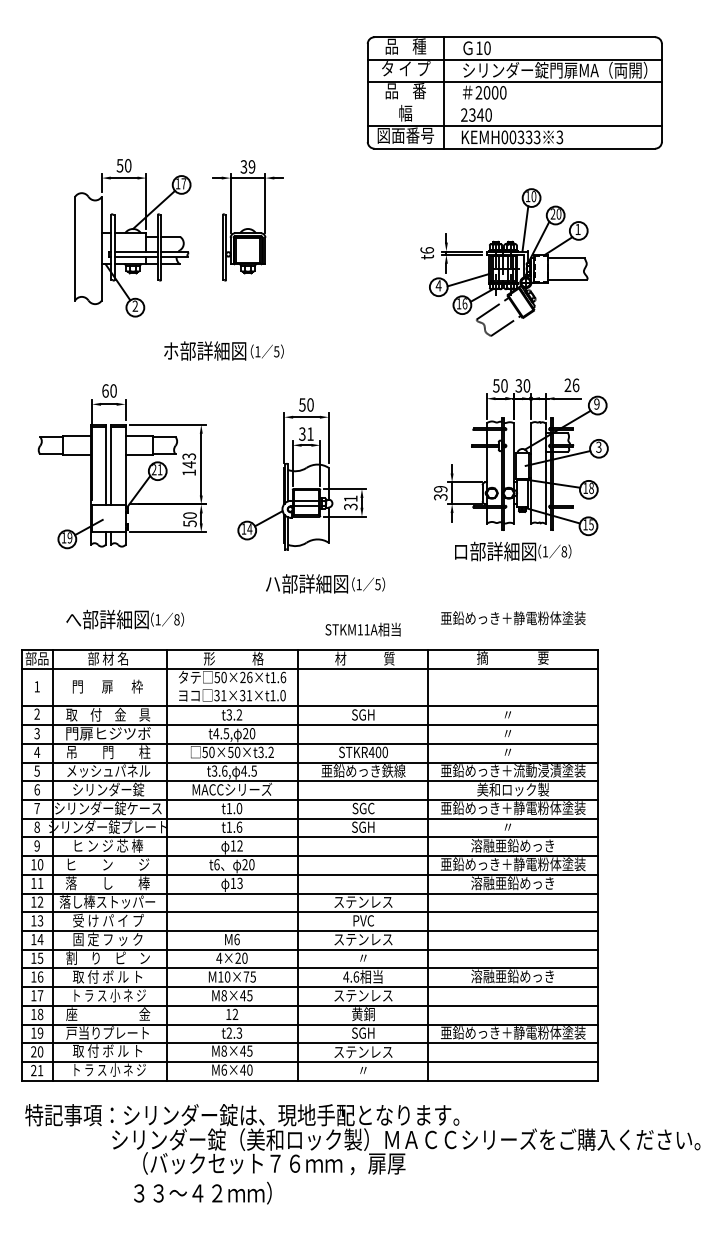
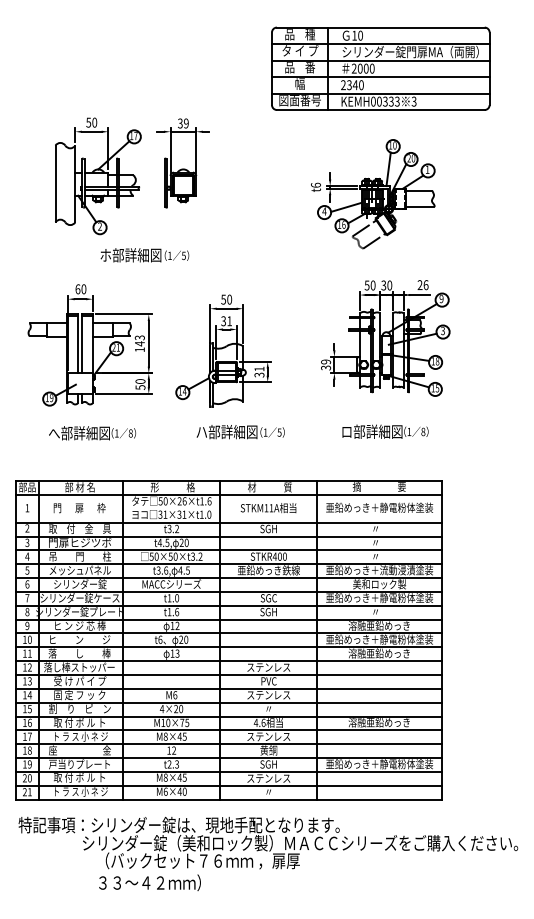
line: (514, 104) -> (380, 77), added
text: (223, 350) -> (144, 254), moved
text: (513, 551) -> (385, 431), moved
text: (513, 618) -> (379, 507), moved
text: (124, 619) -> (92, 433), moved
text: (362, 629) -> (268, 507), moved

